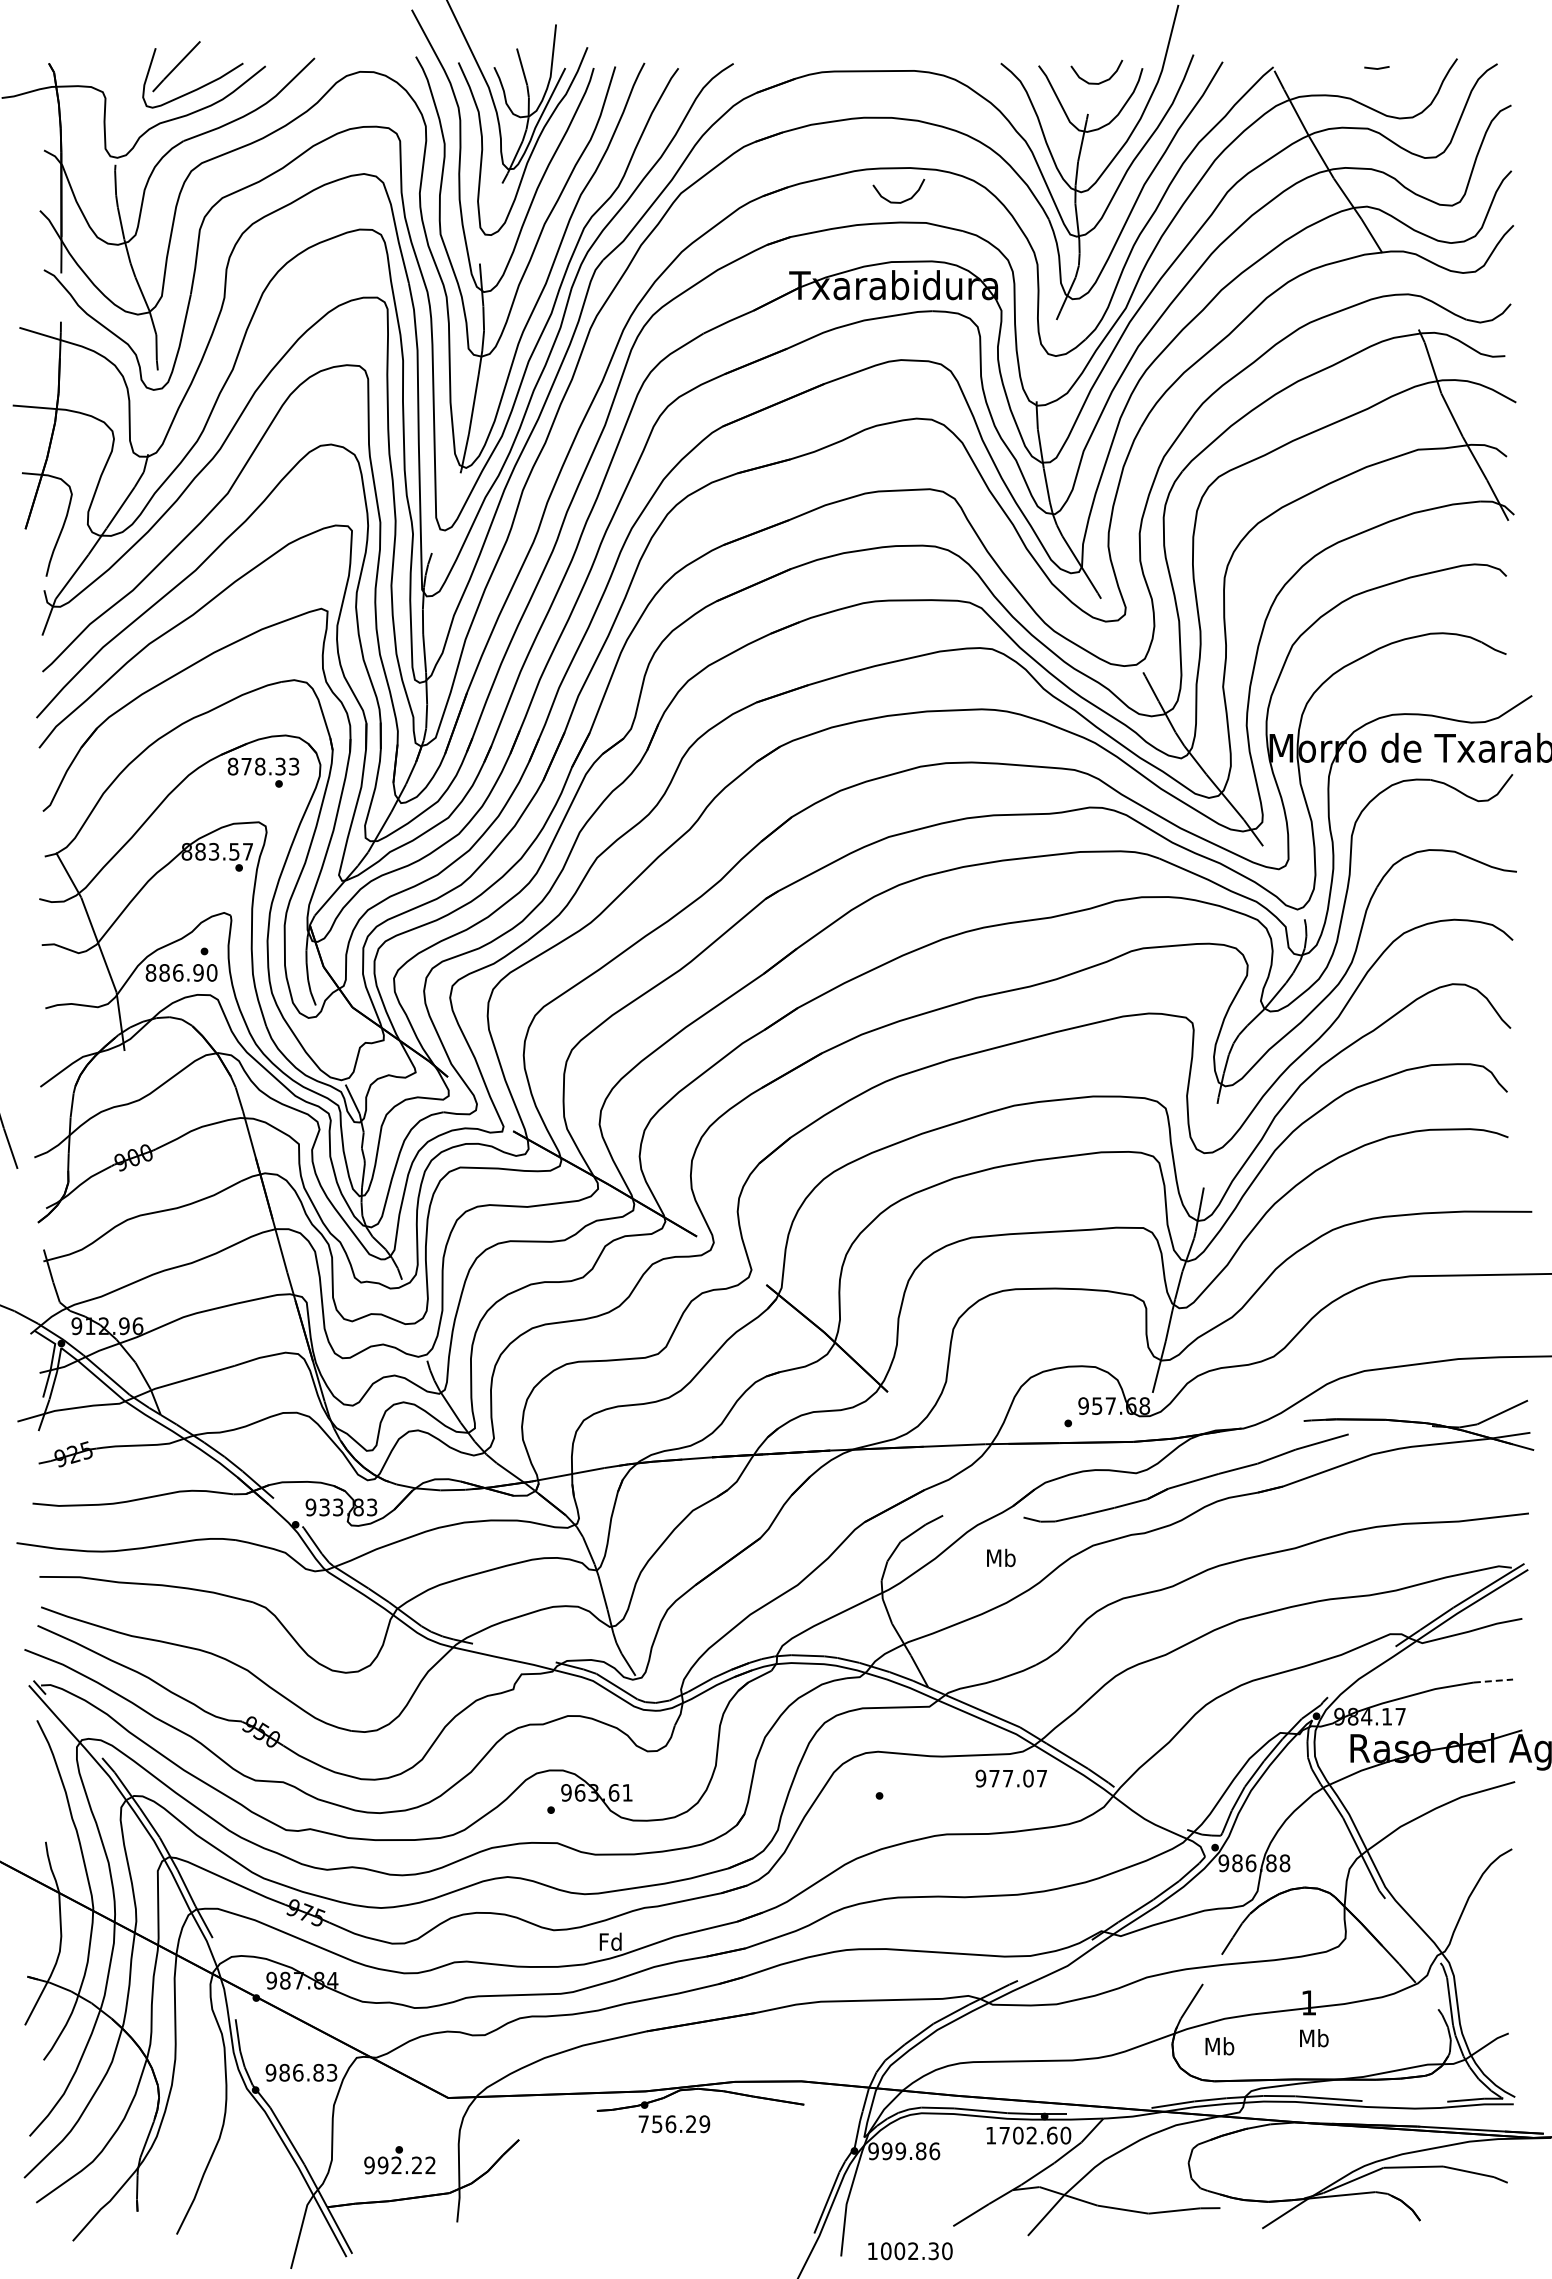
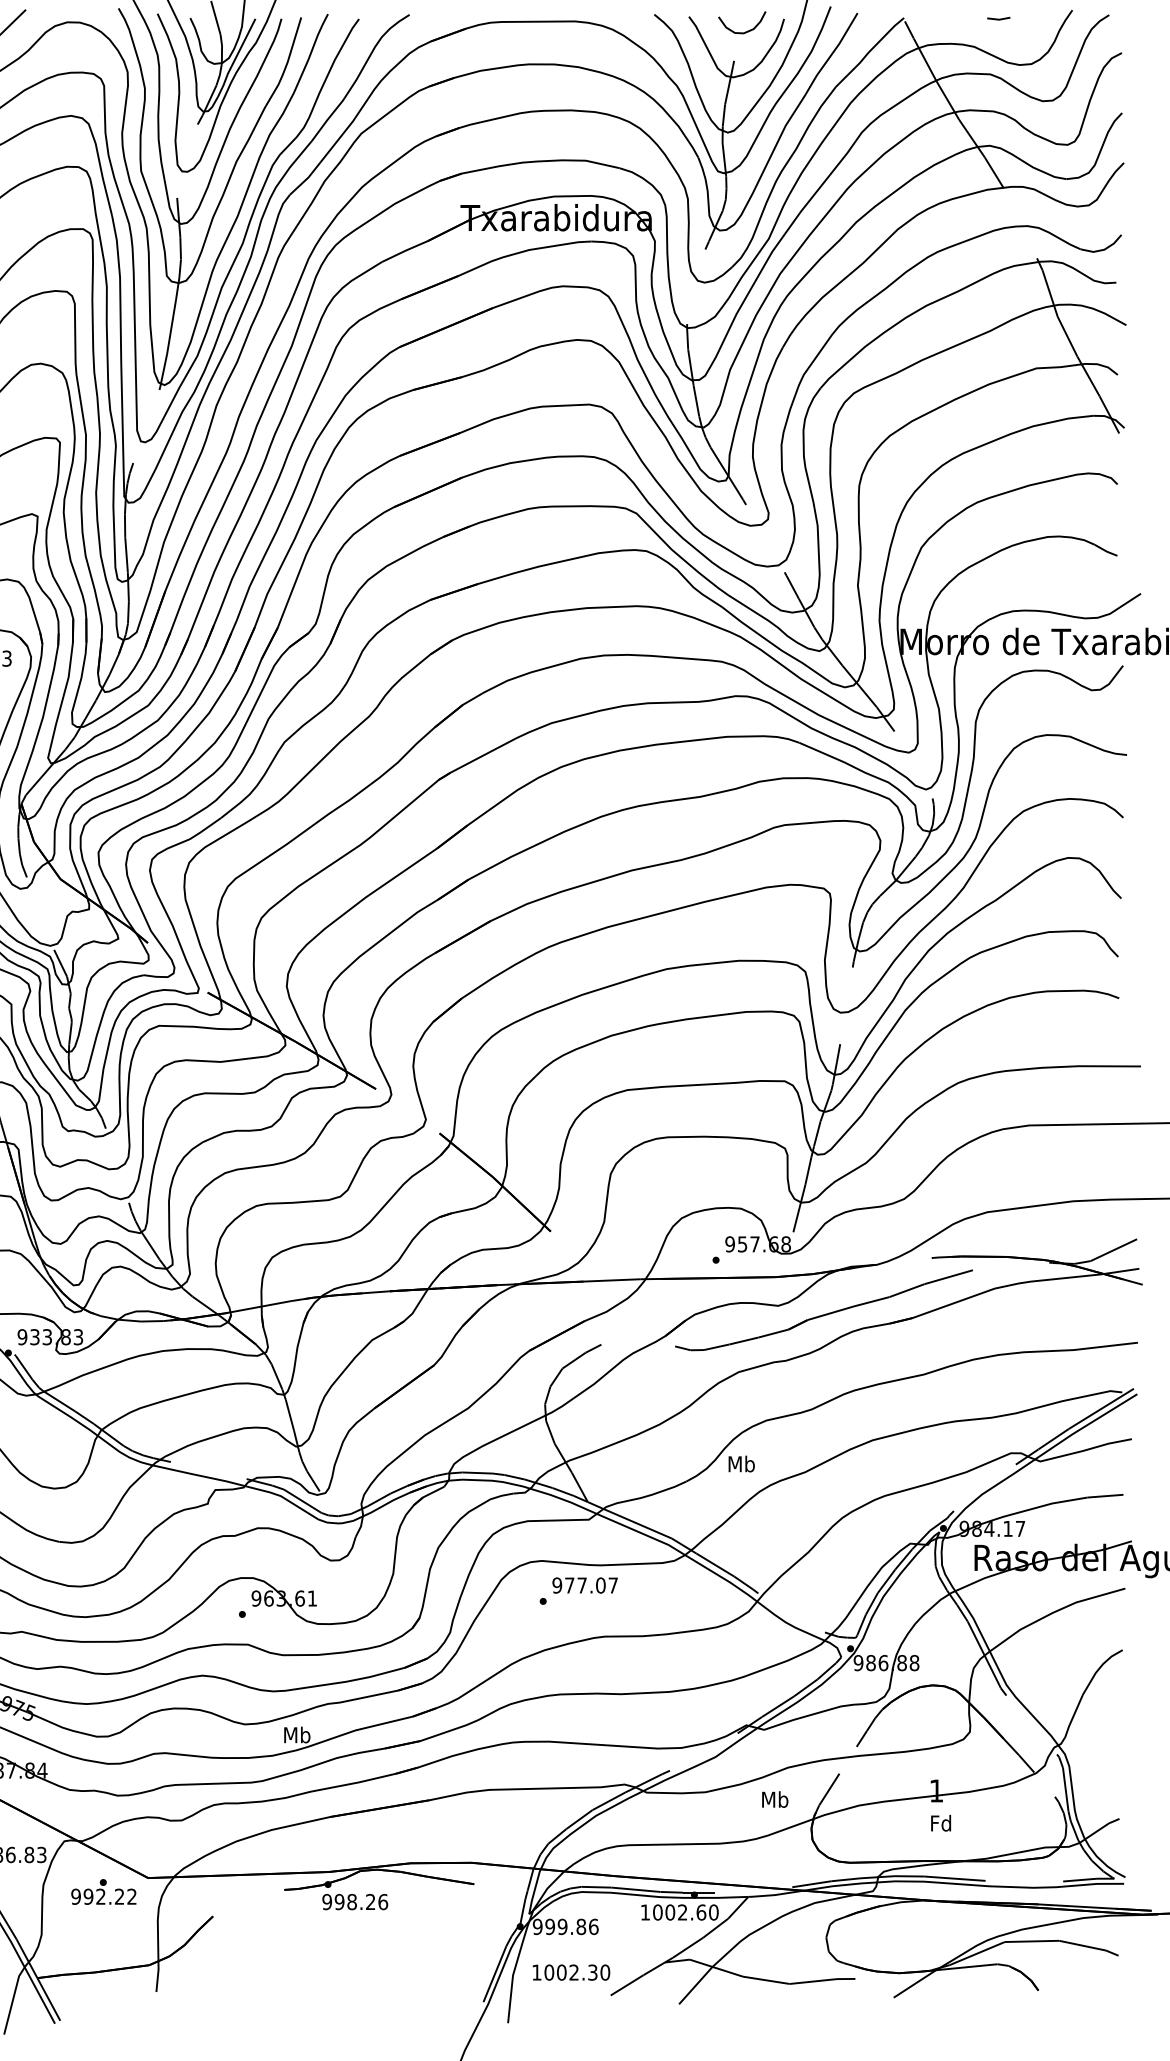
curve: (897, 201) -> (559, 141), removed
text: (1001, 1557) -> (741, 1463), moved
line: (1493, 1681) -> (1105, 1496), dashed -> solid
text: (1010, 1778) -> (584, 1585), moved
text: (610, 1941) -> (296, 1734), Fd -> Mb
text: (1314, 2038) -> (941, 1823), Mb -> Fd
text: (1219, 2046) -> (774, 1799), moved
text: (674, 2124) -> (355, 1902), 756.29 -> 998.26
text: (1004, 2135) -> (657, 1912), 1702.60 -> 1002.60
text: (399, 2160) -> (103, 1892), moved
text: (910, 2251) -> (571, 1972), moved

